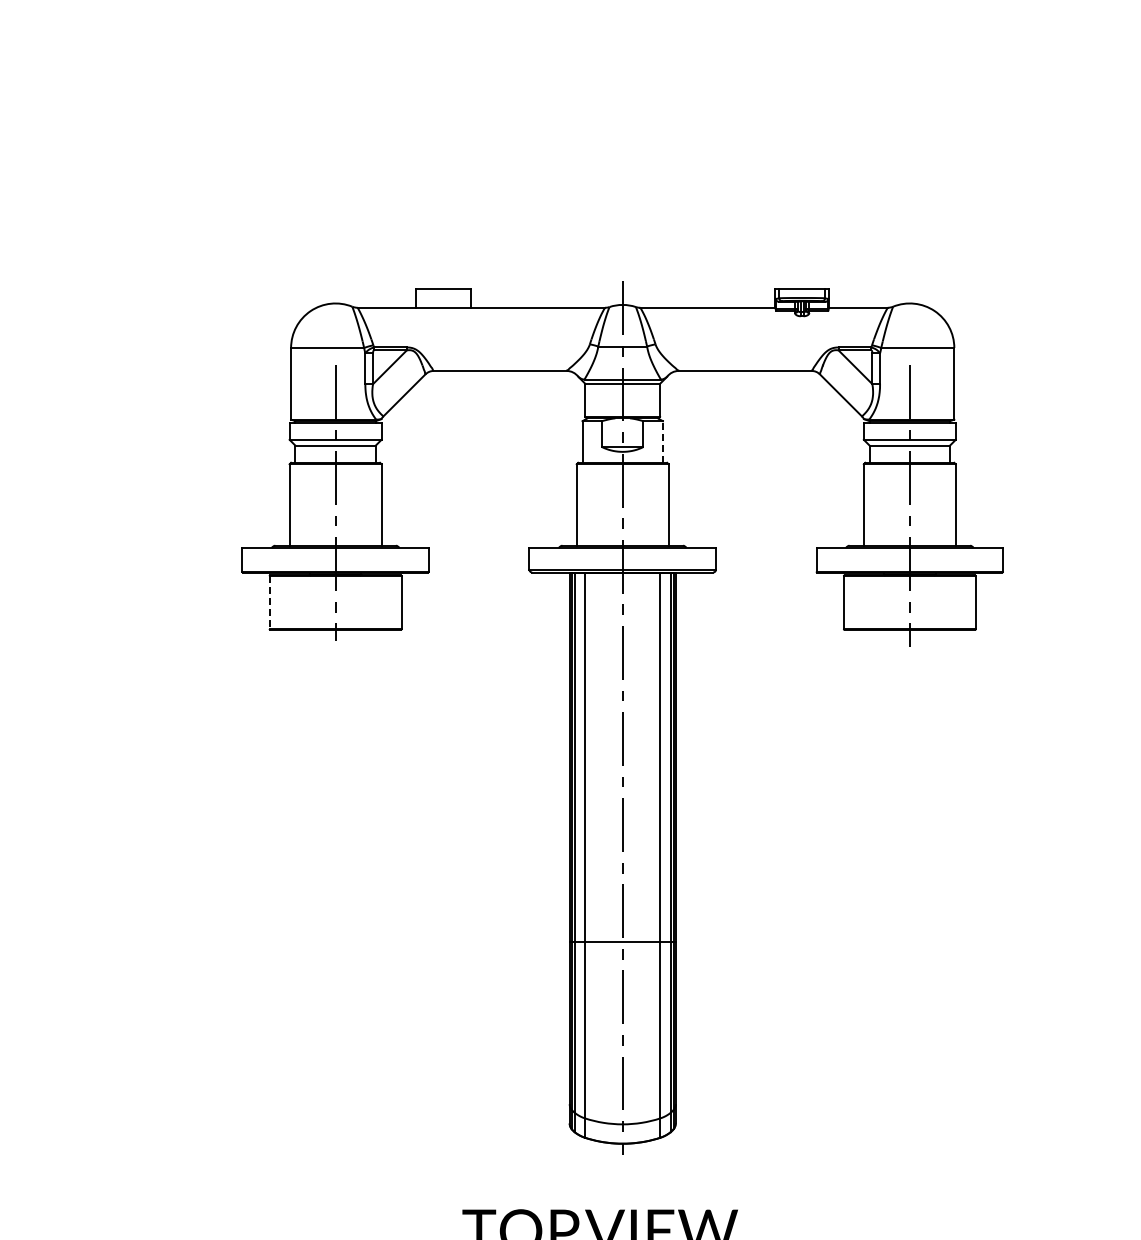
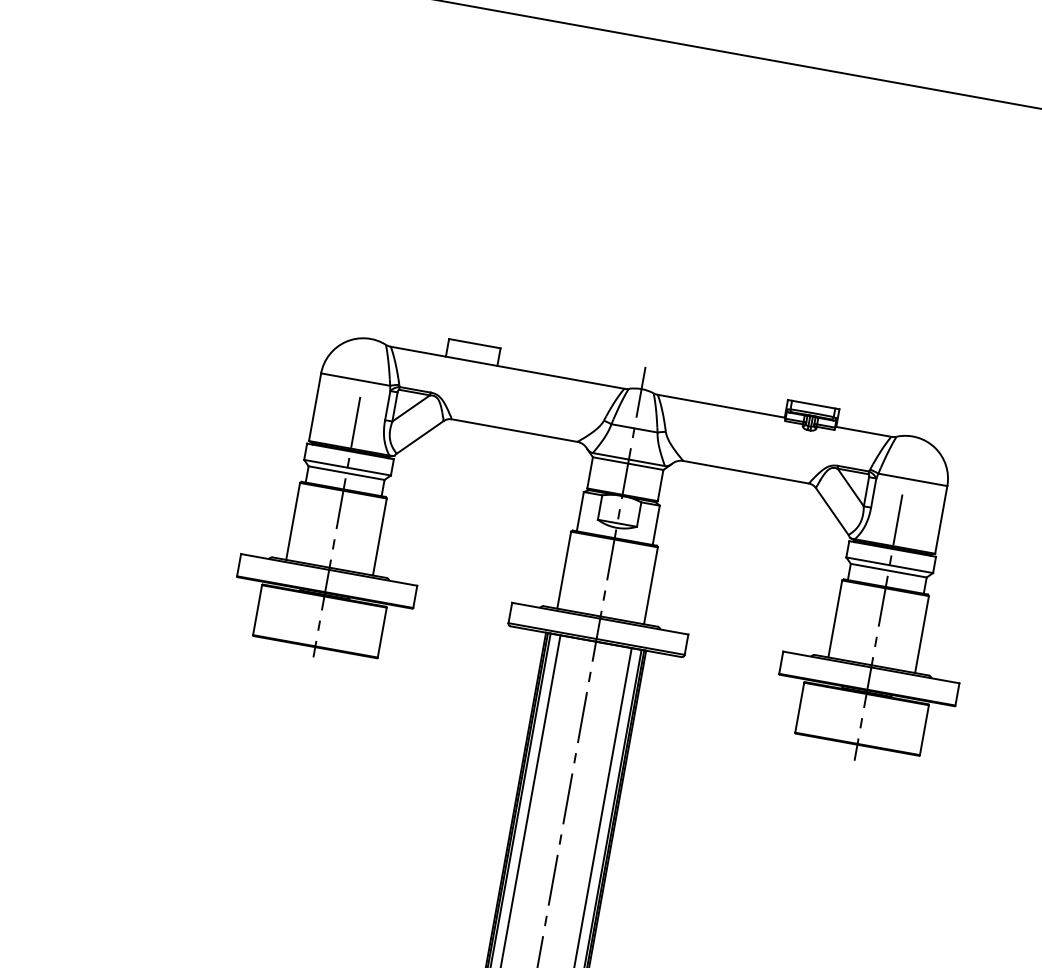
line: (662, 442) -> (655, 525), dashed -> solid
line: (269, 603) -> (257, 610), dashed -> solid

